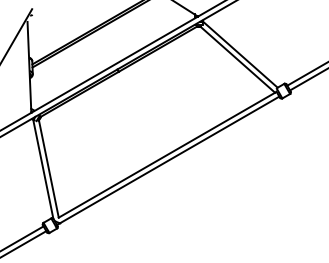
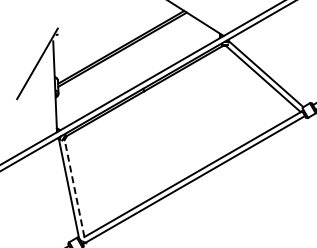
line: (48, 169) -> (74, 188), solid -> dashed

